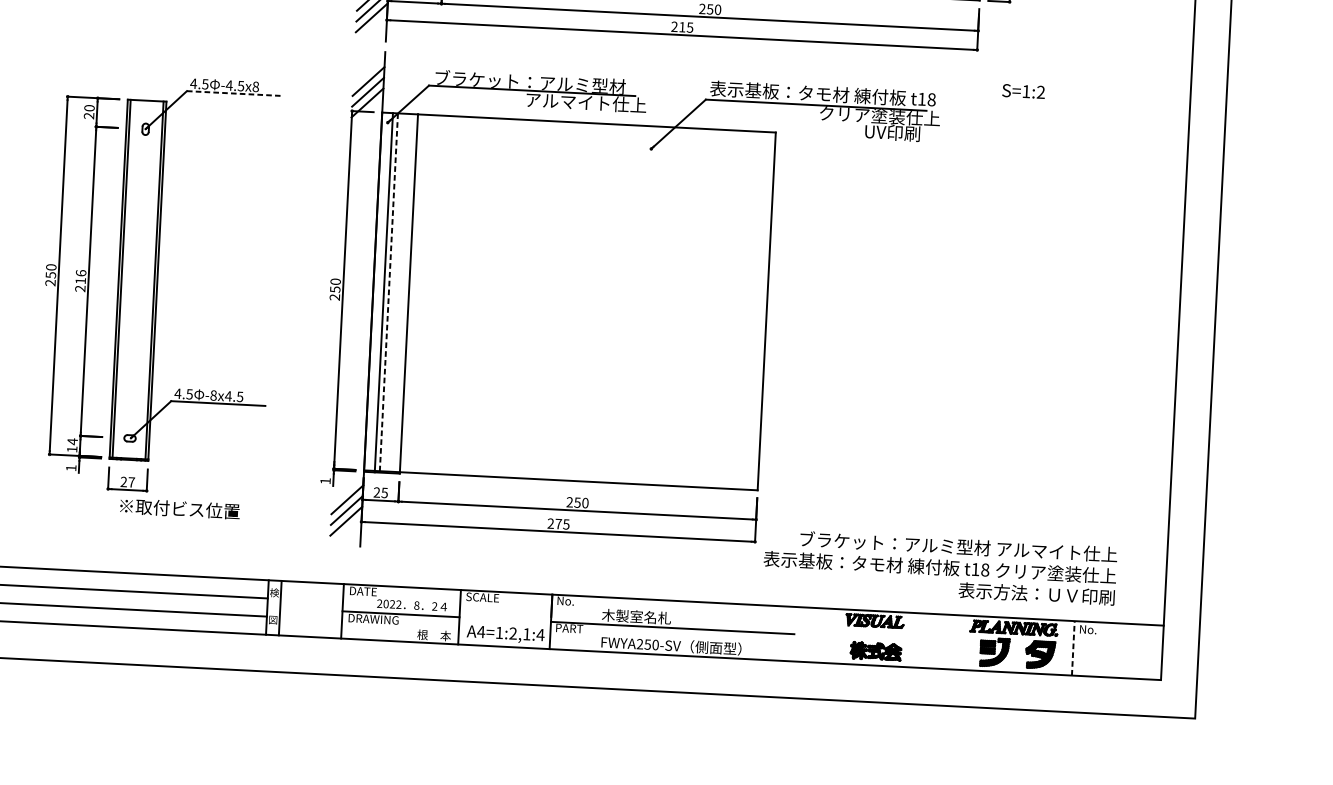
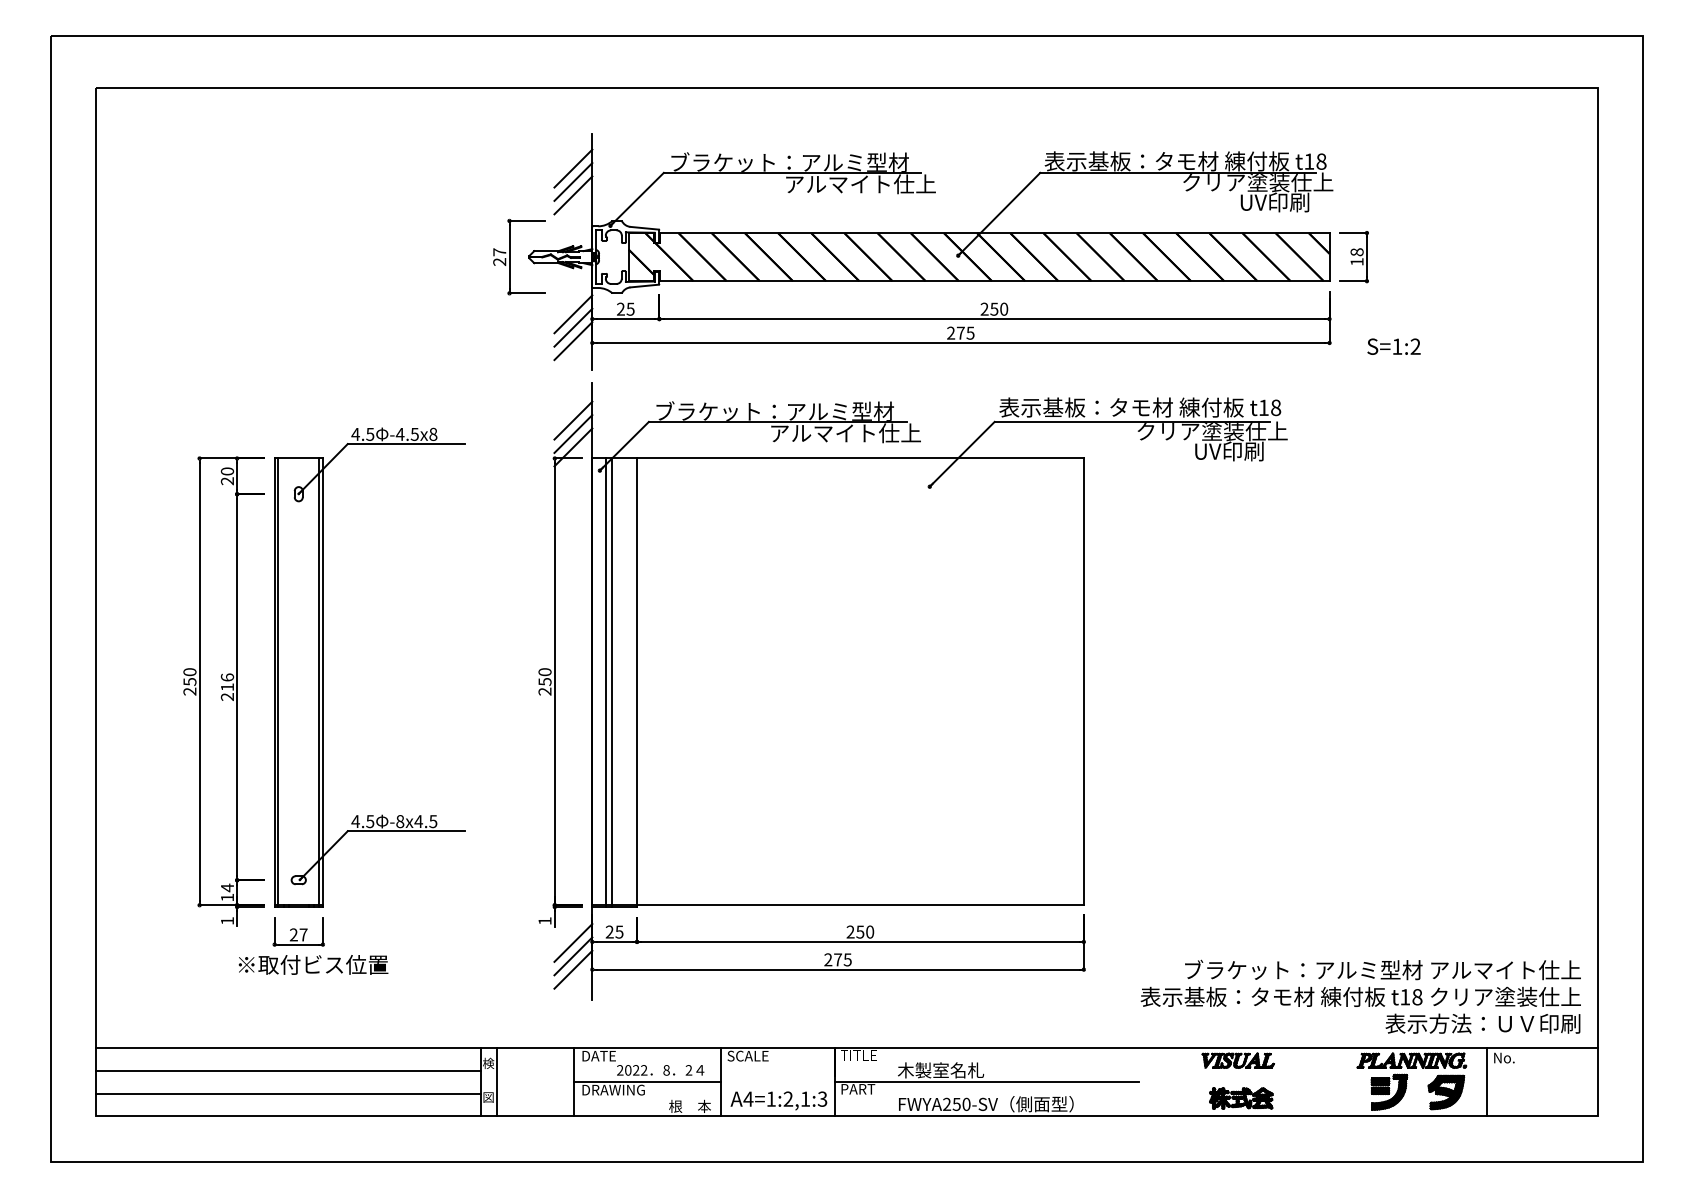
text: (682, 26) -> (960, 332), 215 -> 275
text: (1023, 91) -> (1393, 346), moved
line: (233, 93) -> (406, 444), dashed -> solid
line: (389, 293) -> (612, 683), dashed -> solid
text: (180, 508) -> (313, 964), moved
text: (939, 567) -> (1360, 996), moved
text: (571, 601) -> (858, 1055), No. -> TITLE
text: (540, 634) -> (822, 1098), A4=1:2,1:4 -> A4=1:2,1:3
line: (1072, 648) -> (1486, 1082), dashed -> solid

